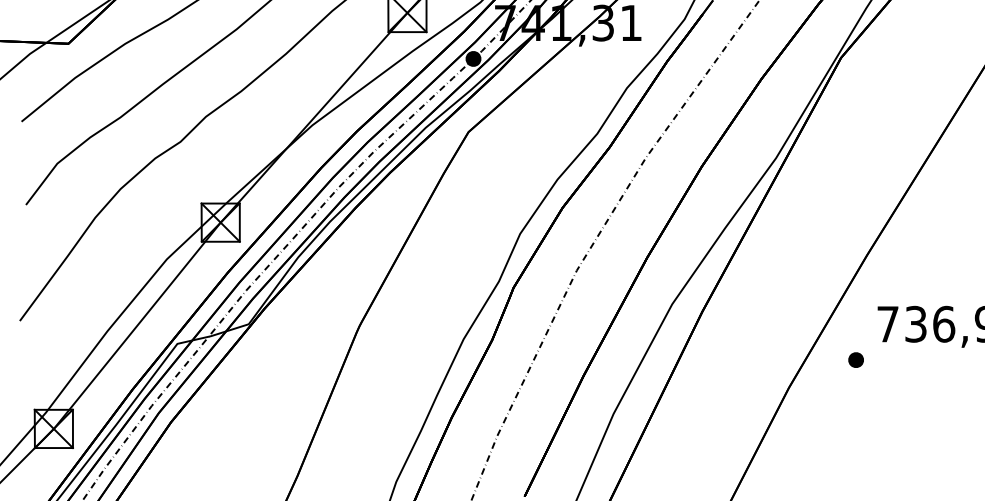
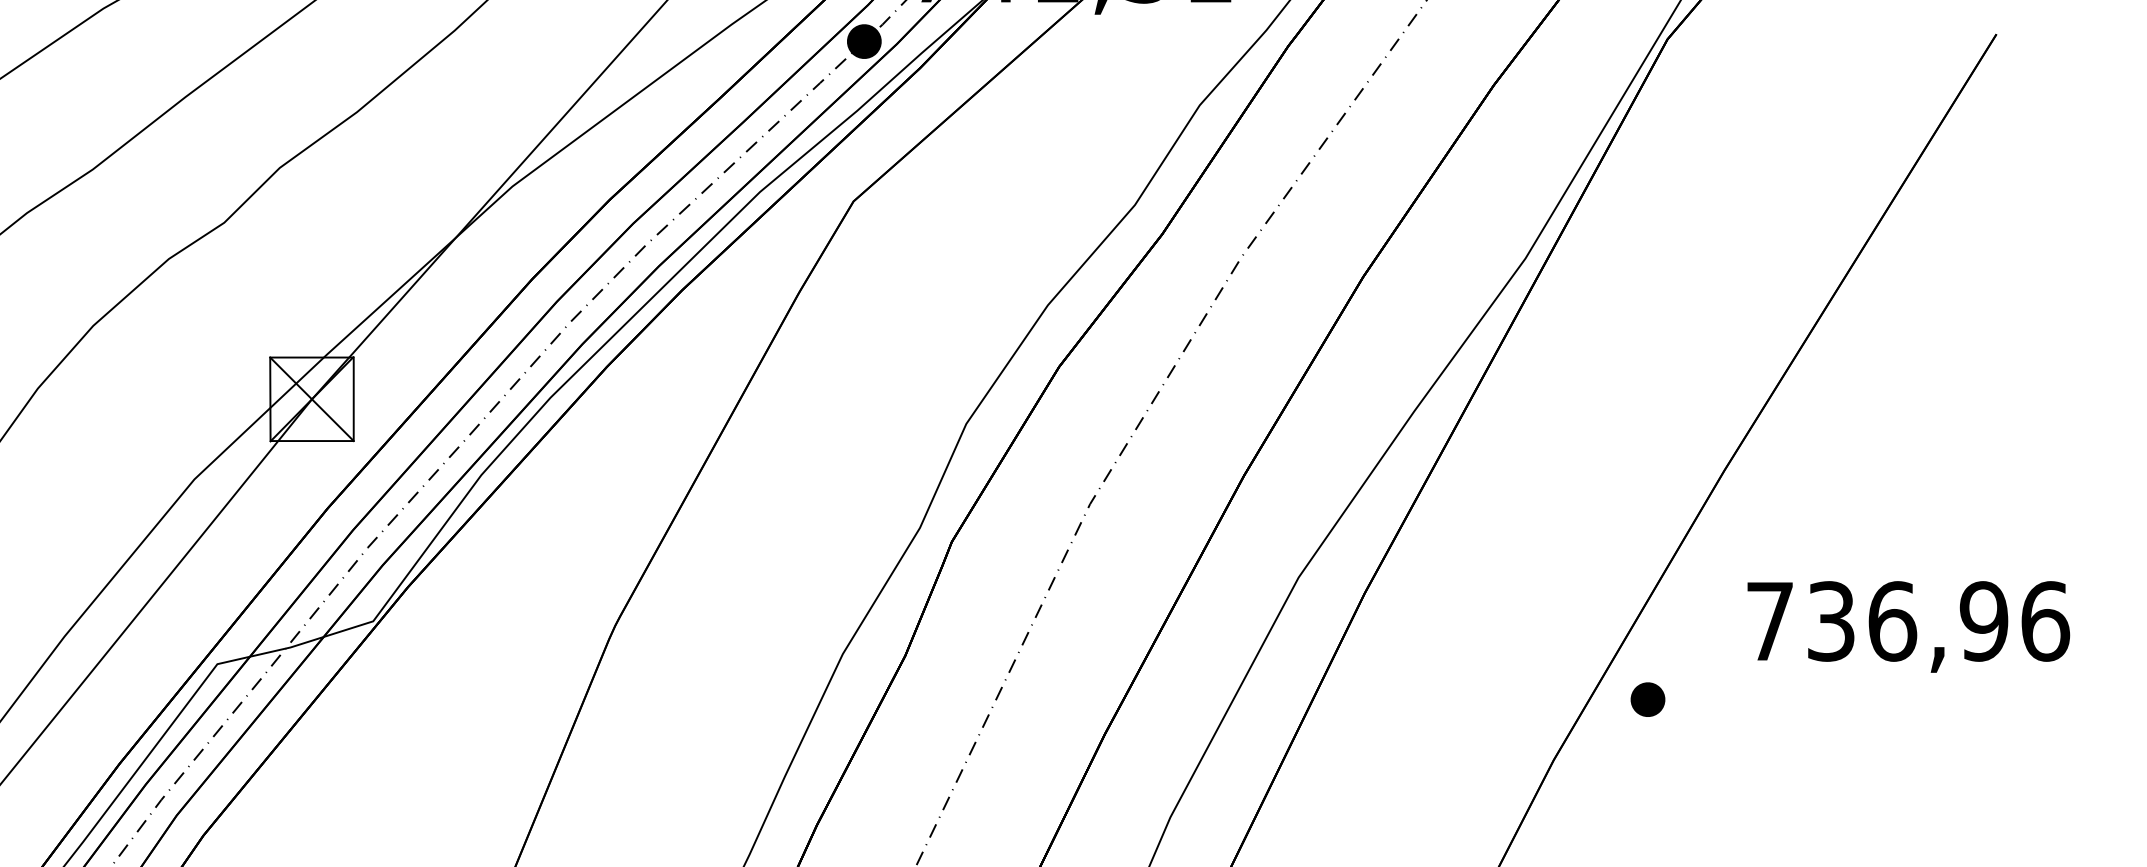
part: (855, 359) -> (1646, 698), moved

